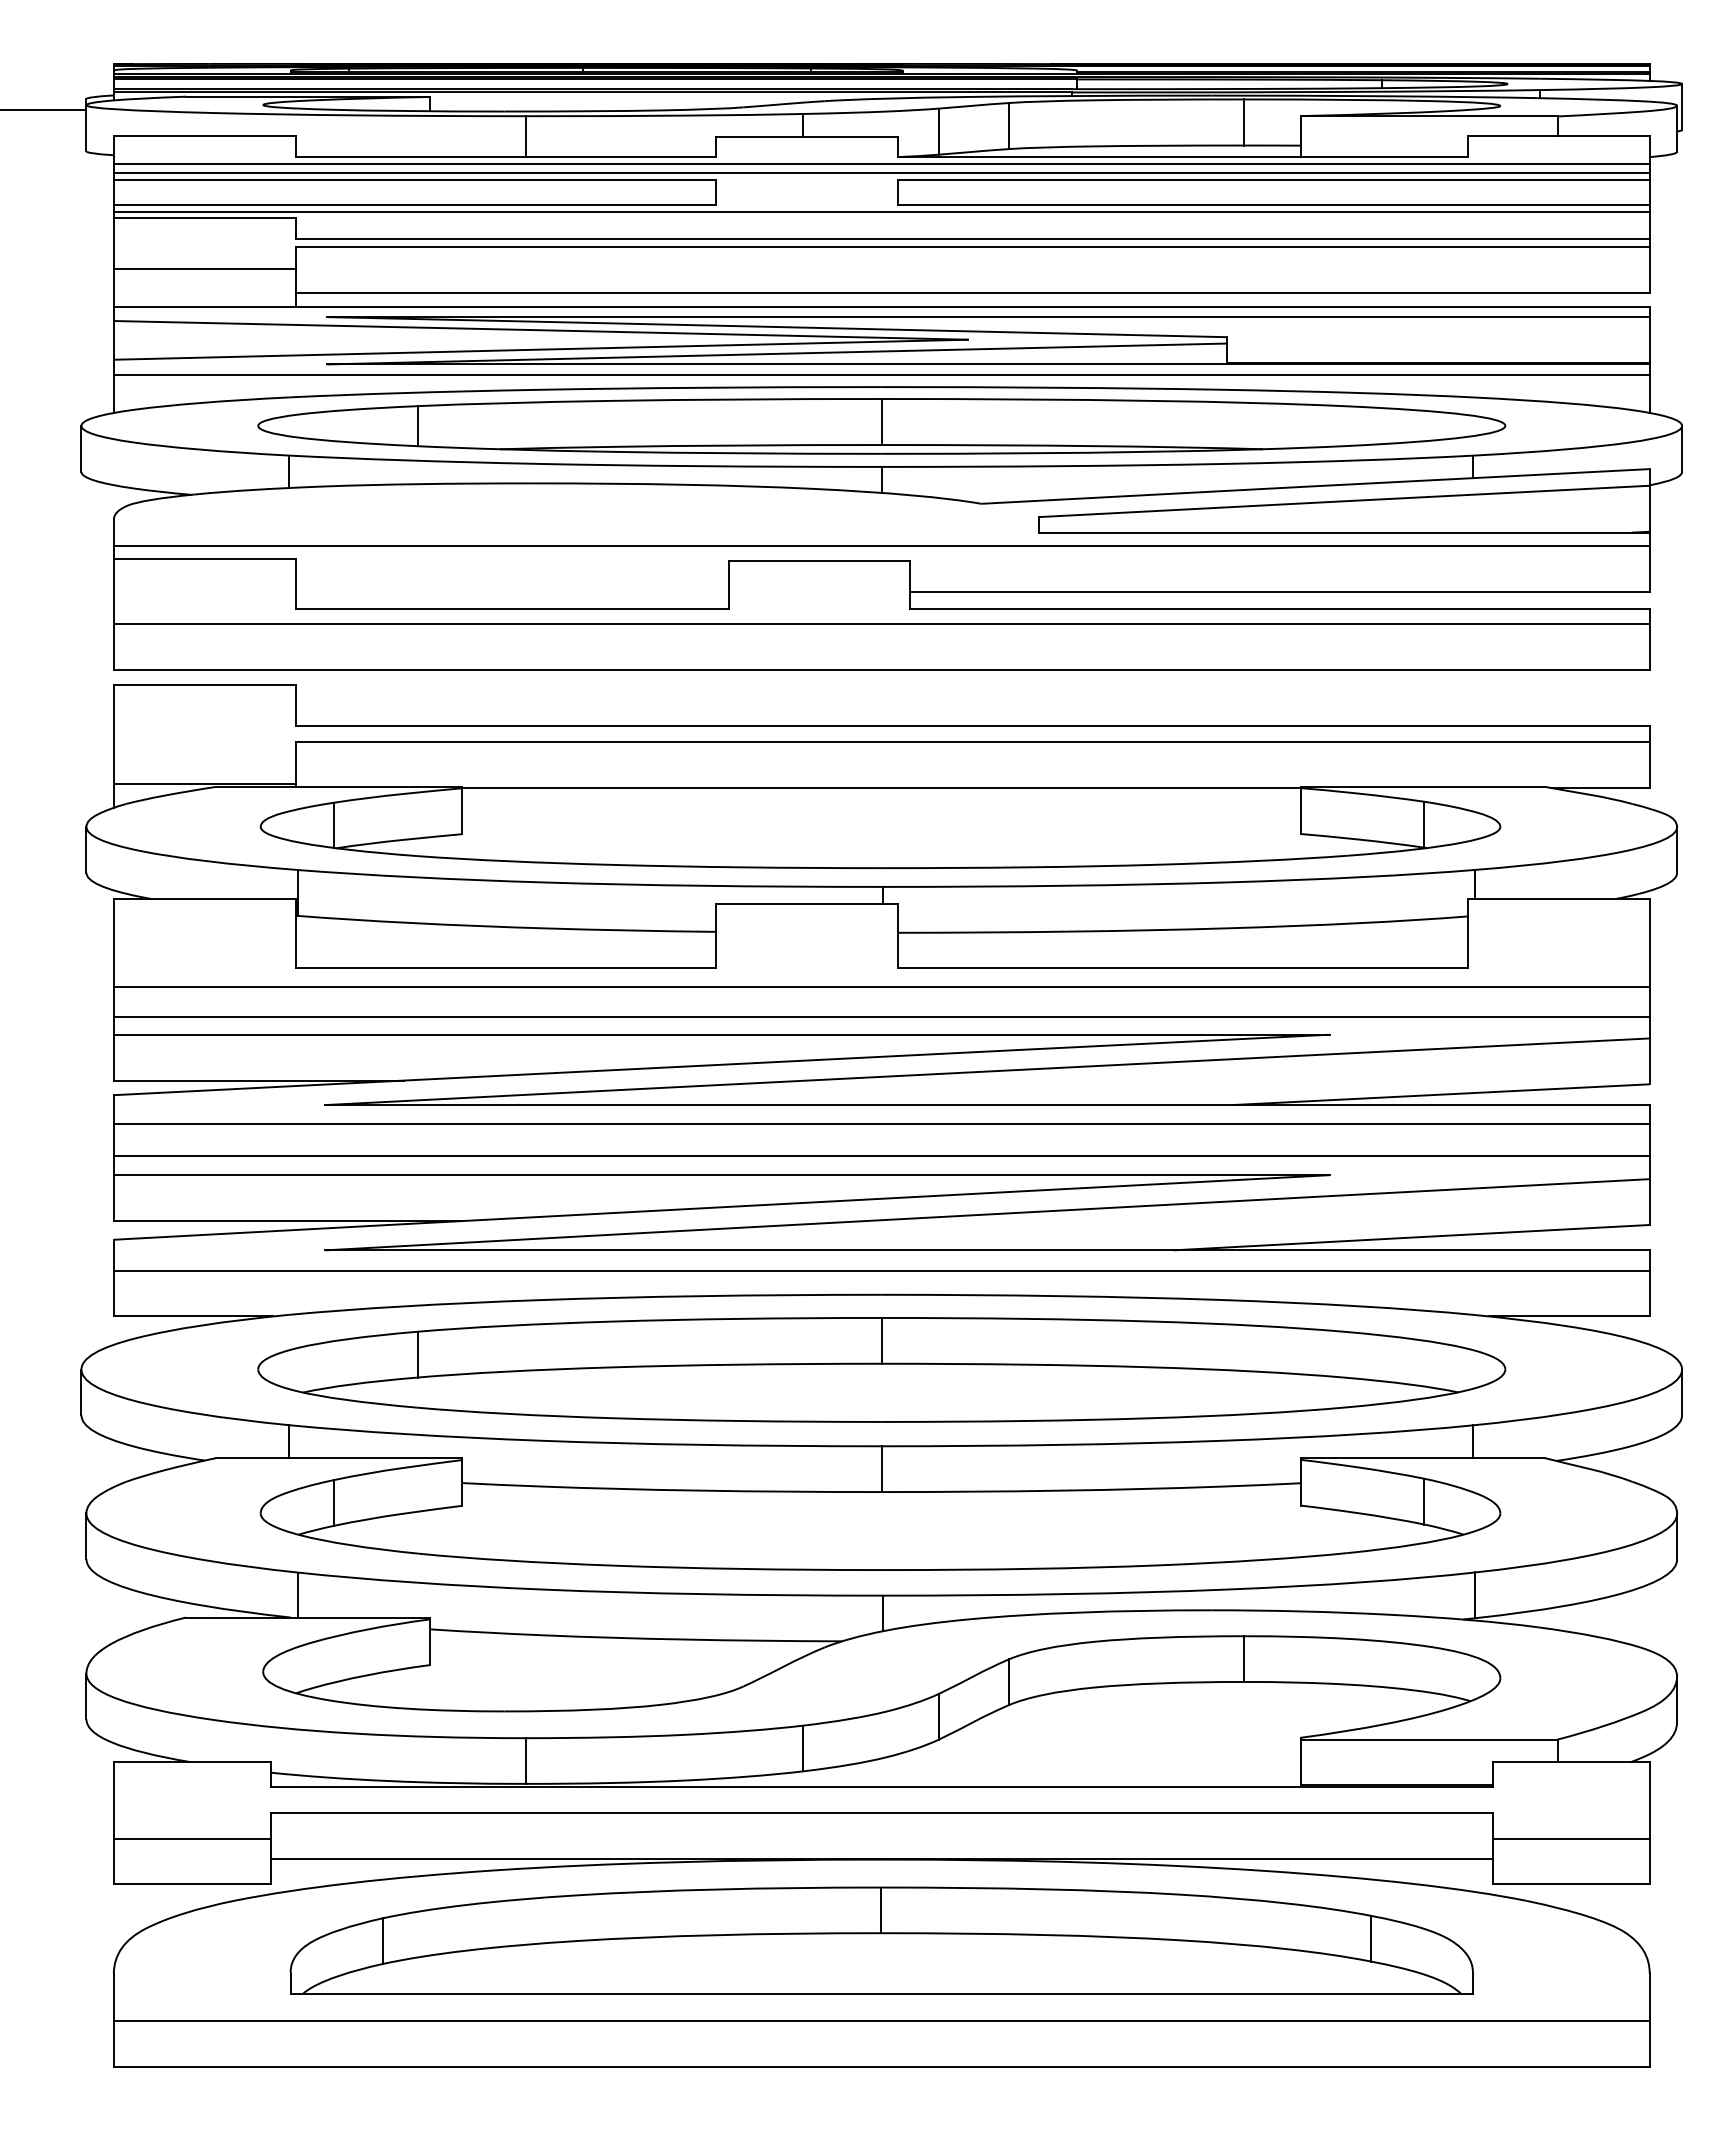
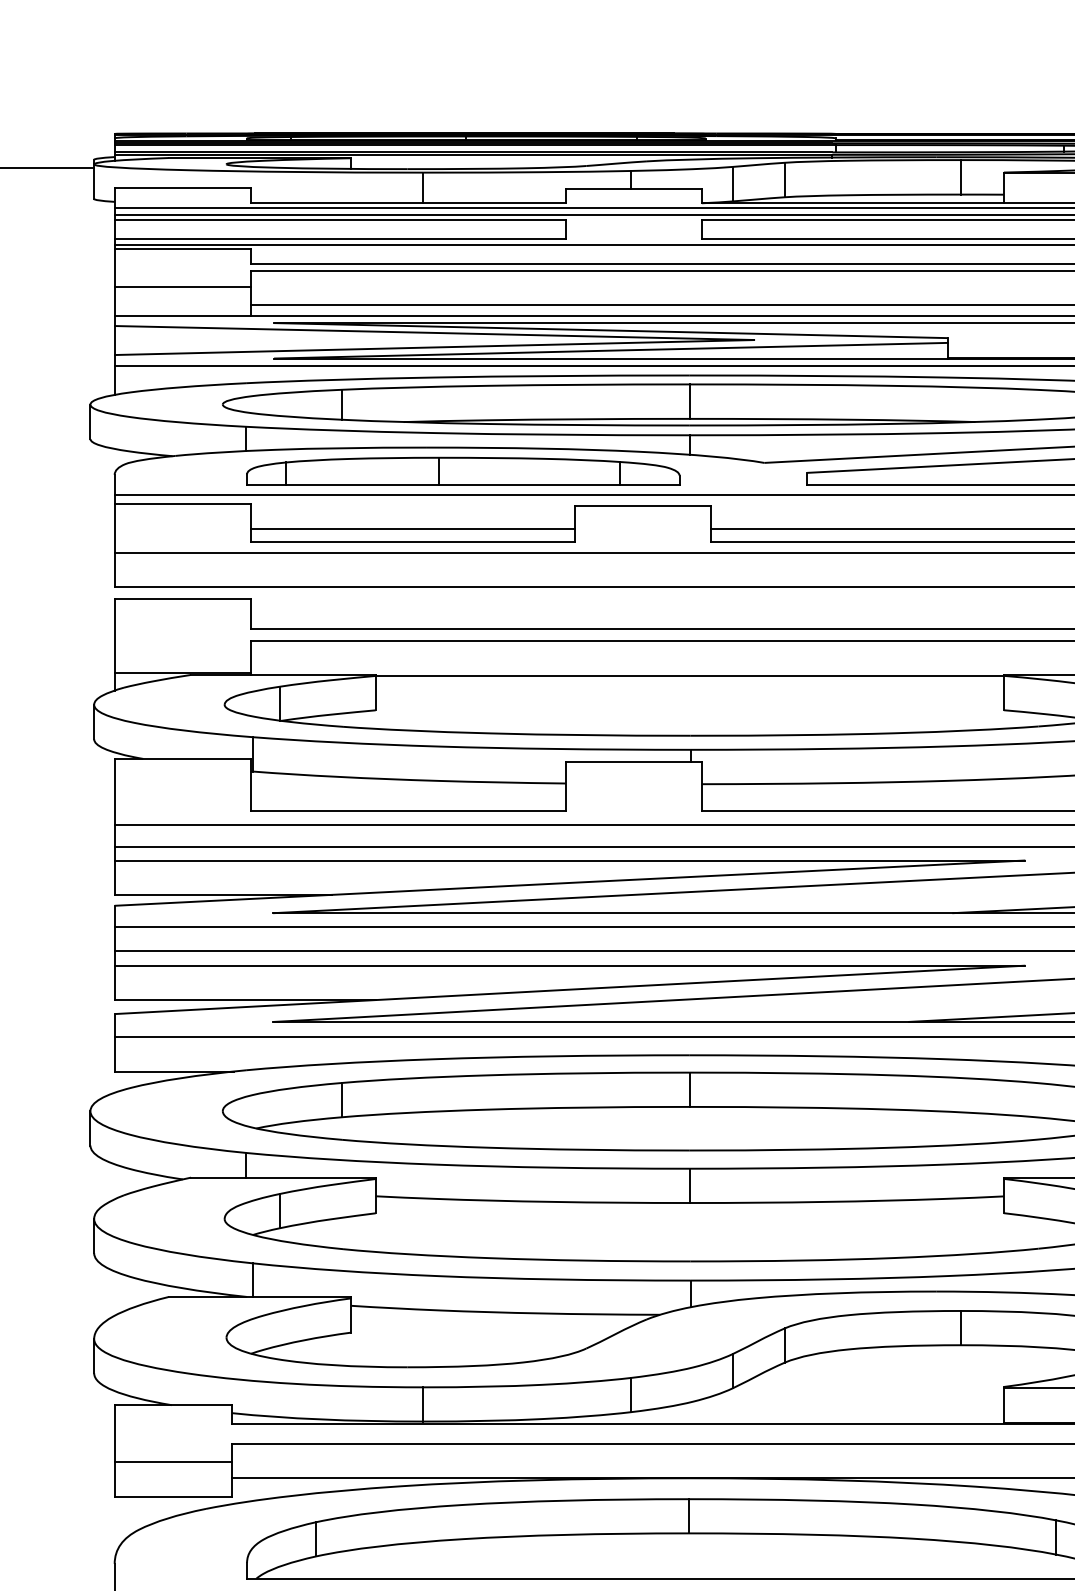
part: (578, 514) -> (462, 470), added
line: (511, 592) -> (412, 529), added

